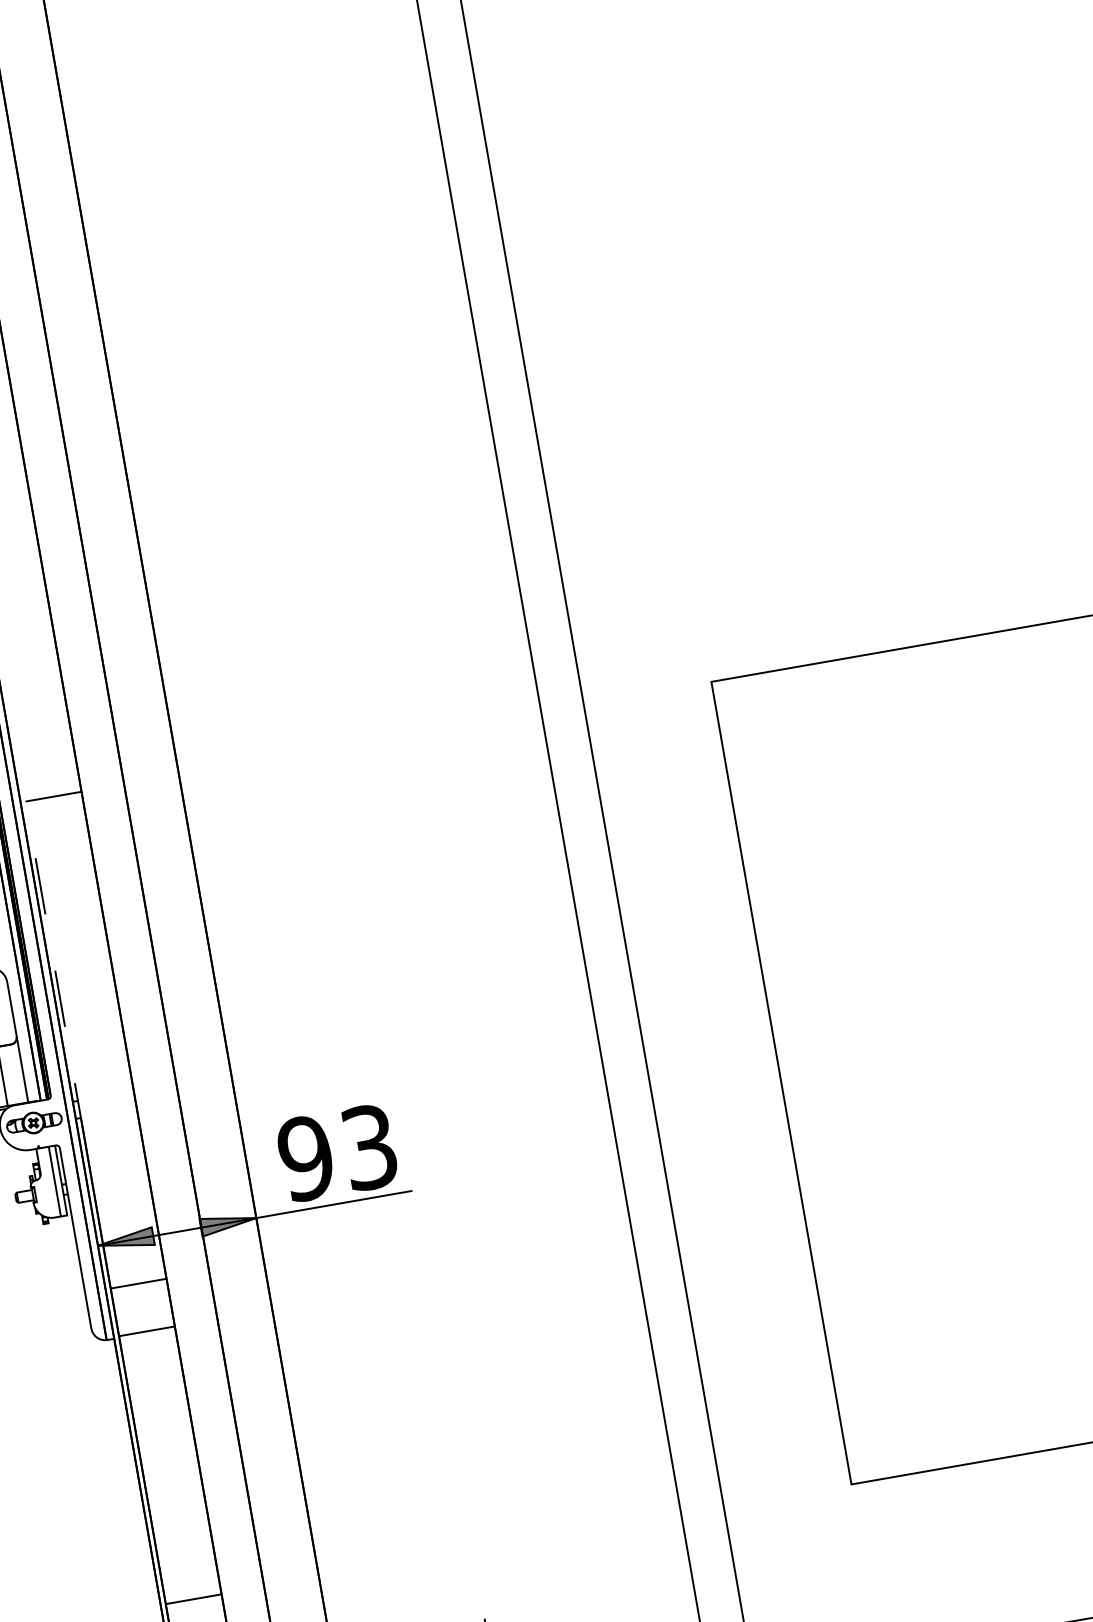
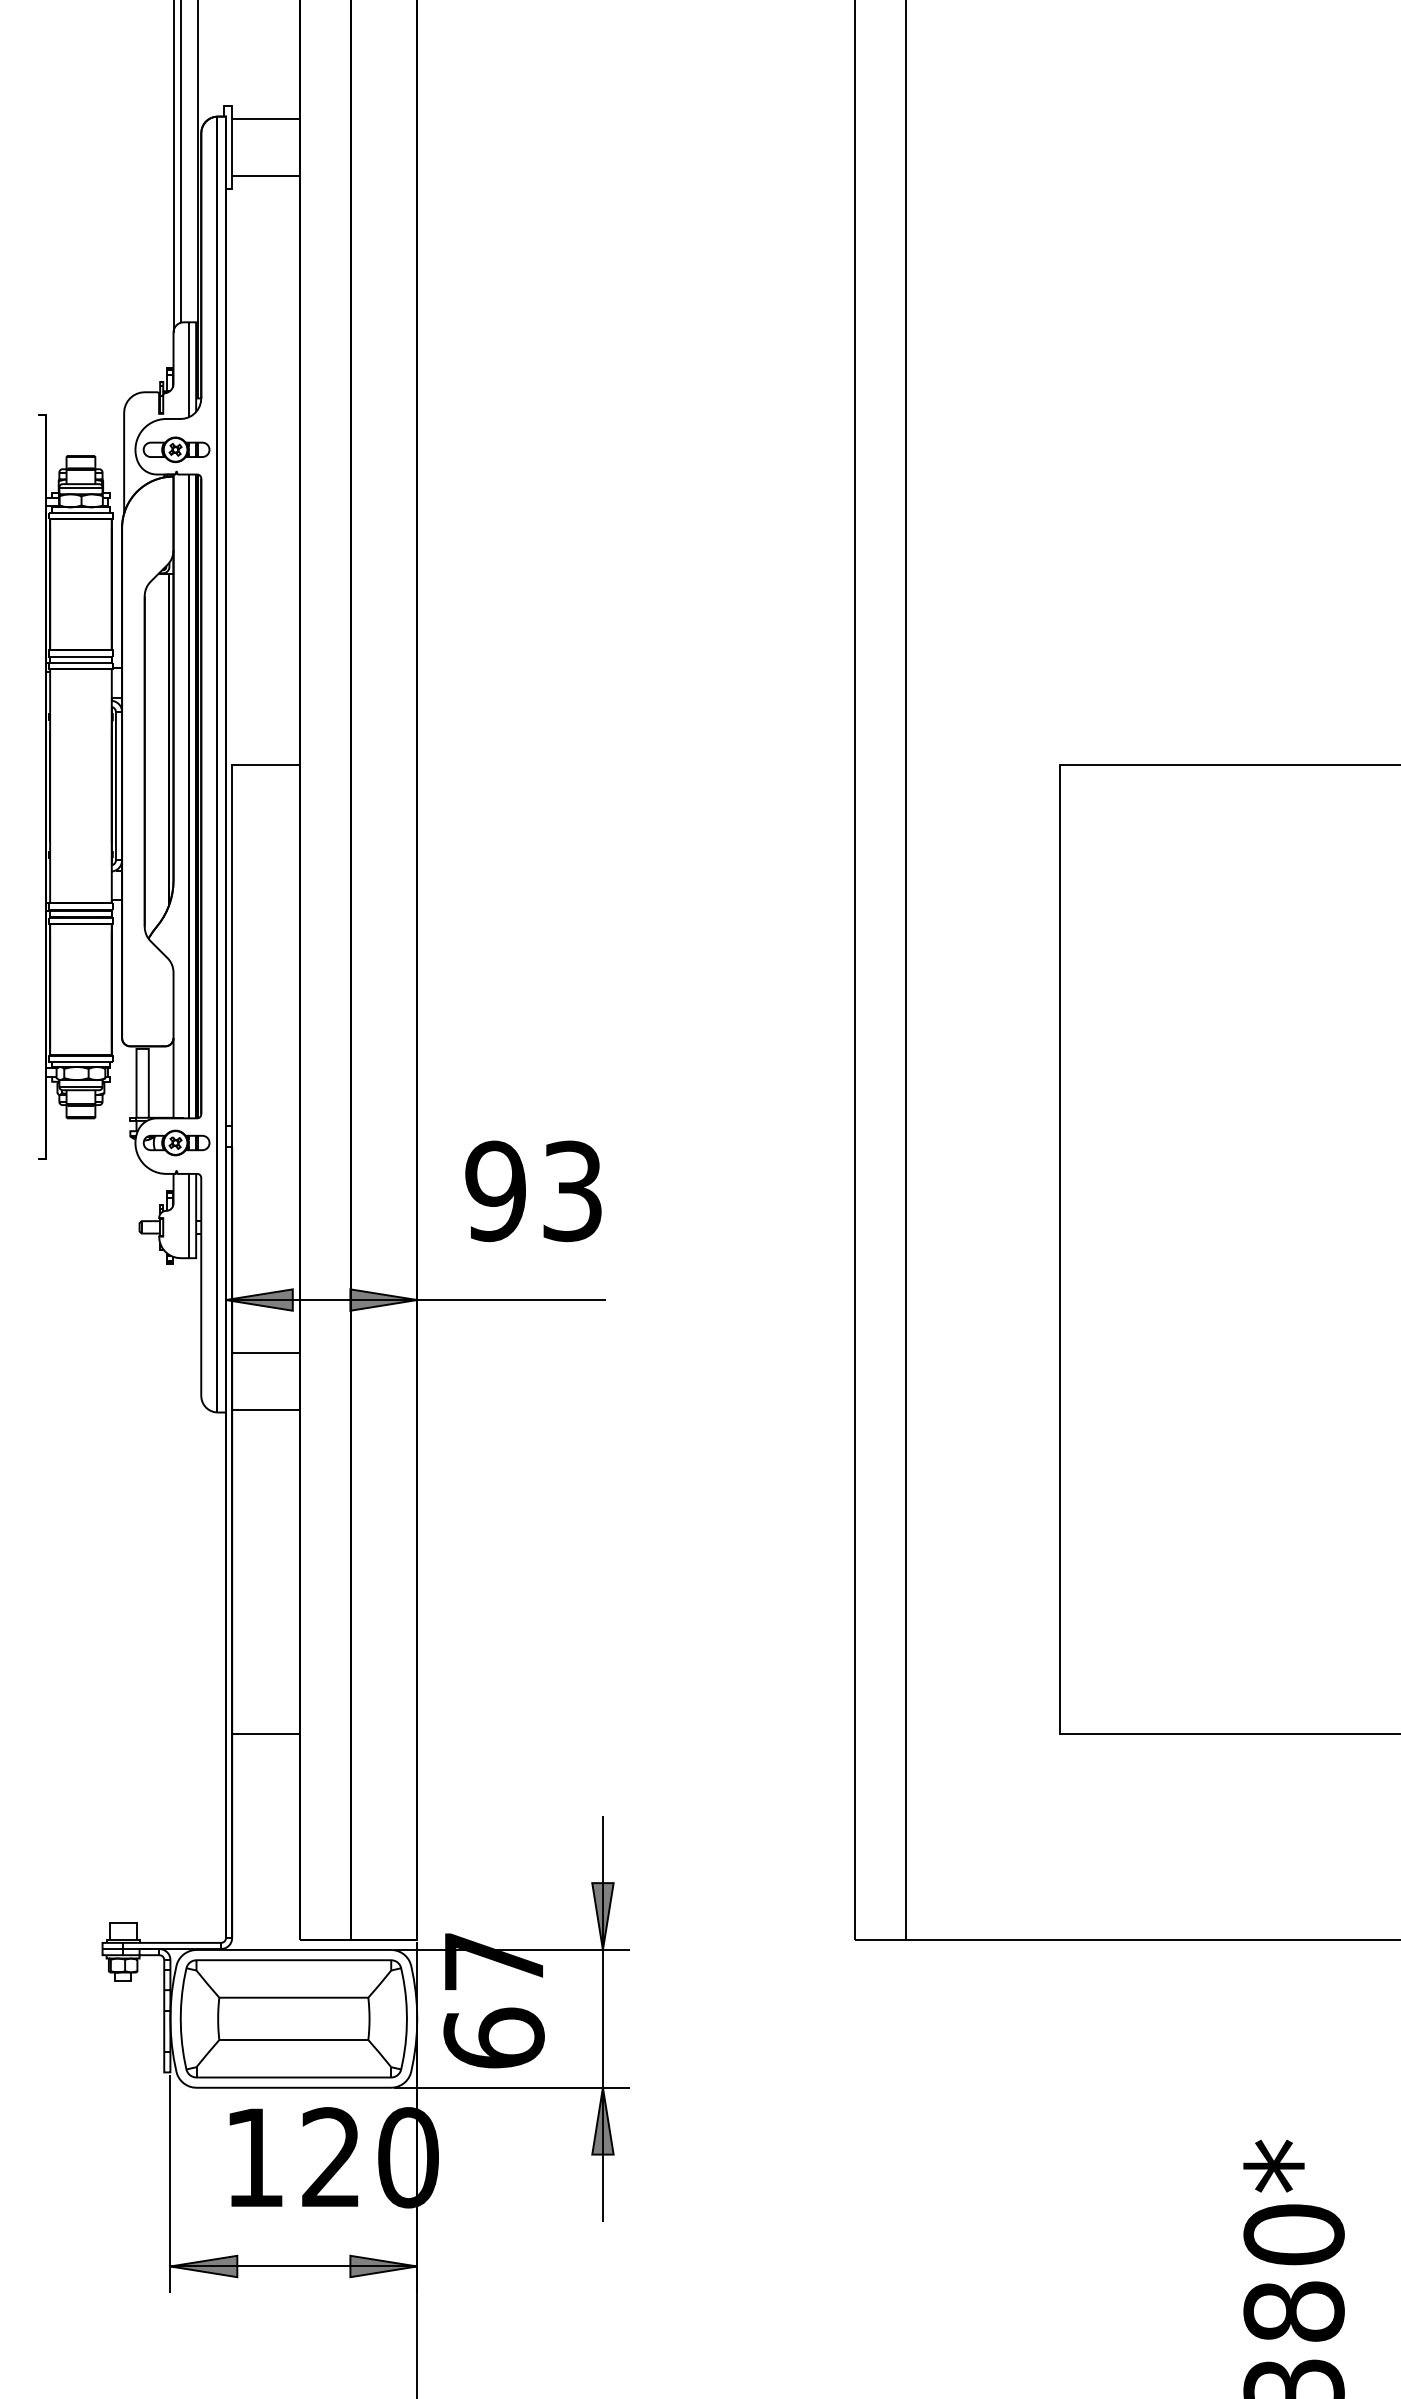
line: (47, 923) -> (232, 911), dashed -> solid
text: (337, 1153) -> (533, 1191), moved

